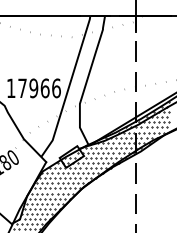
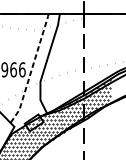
line: (68, 87) -> (31, 69), solid -> dashed

